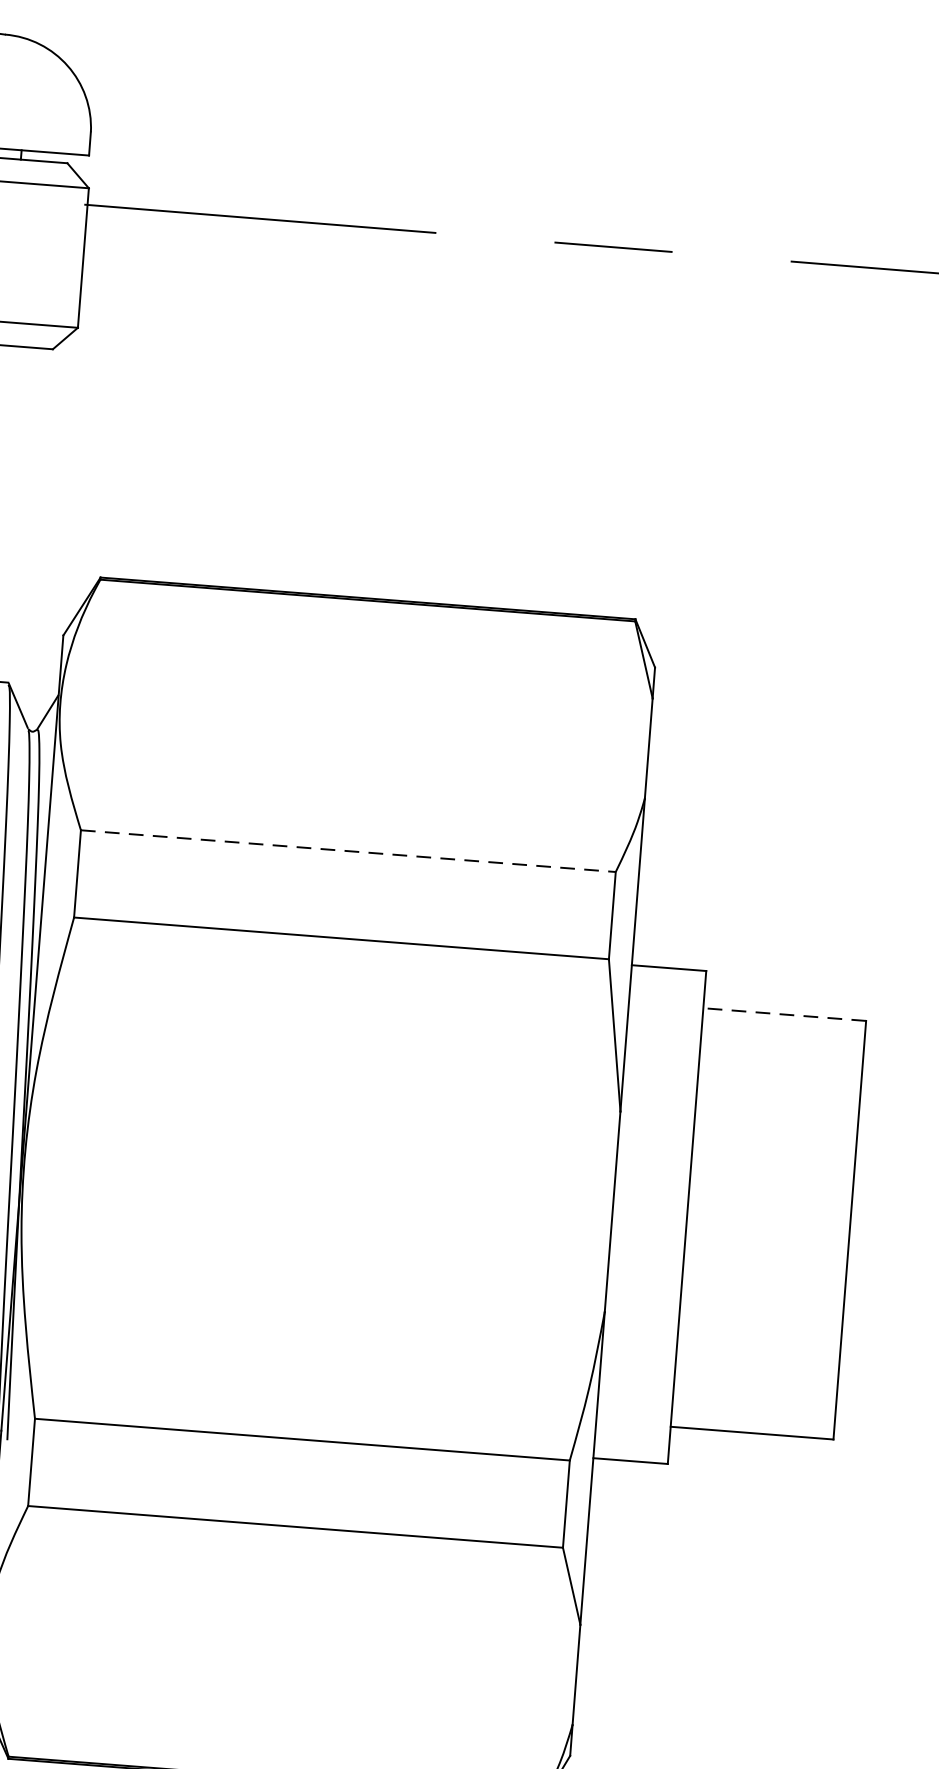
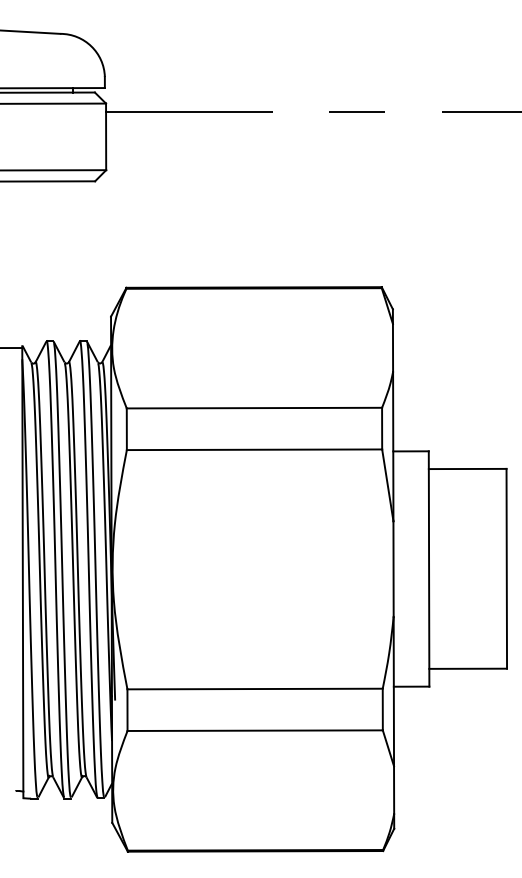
line: (348, 851) -> (254, 408), dashed -> solid
line: (784, 1013) -> (467, 468), dashed -> solid

